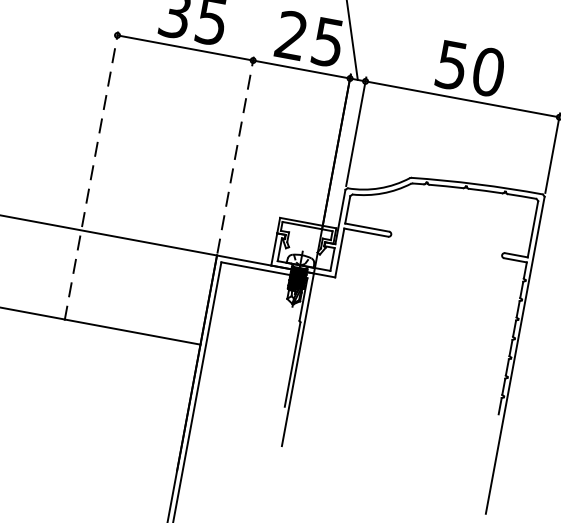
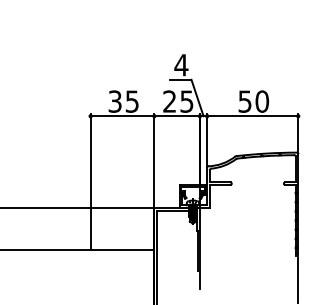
line: (235, 154) -> (154, 160), dashed -> solid
line: (91, 176) -> (90, 182), dashed -> solid

